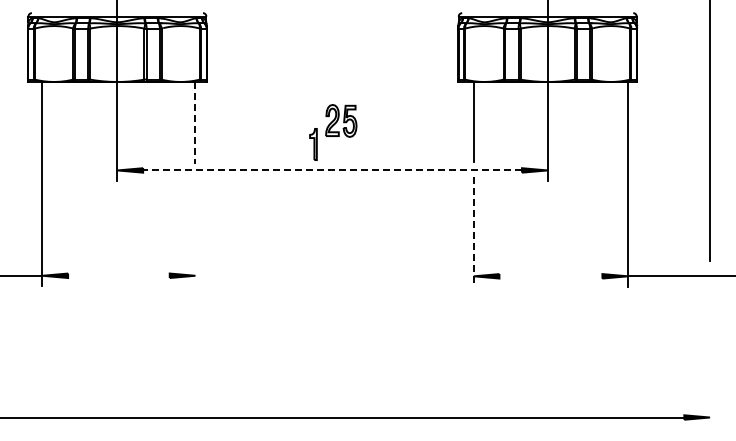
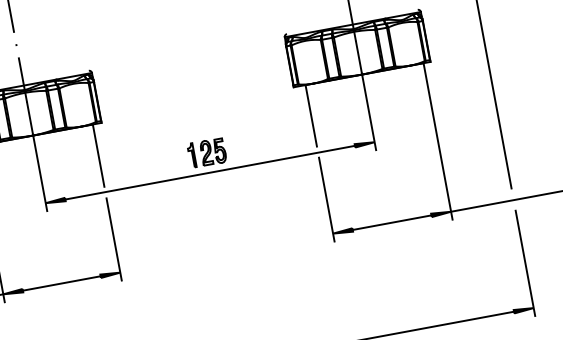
part: (341, 120) -> (213, 151), moved
line: (195, 122) -> (98, 155), dashed -> solid
line: (332, 170) -> (210, 172), dashed -> solid
line: (473, 231) -> (326, 199), dashed -> solid
line: (195, 232) -> (114, 239), added
line: (118, 275) -> (61, 283), added
line: (550, 276) -> (391, 222), added
line: (710, 358) -> (525, 262), added

